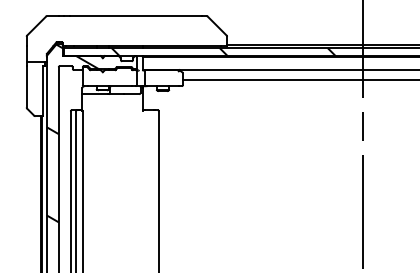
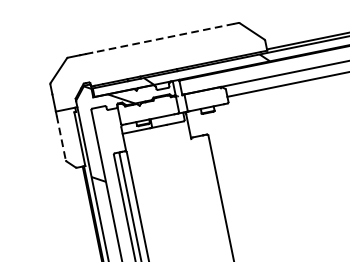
line: (135, 15) -> (162, 37), solid -> dashed
line: (26, 86) -> (61, 137), solid -> dashed

